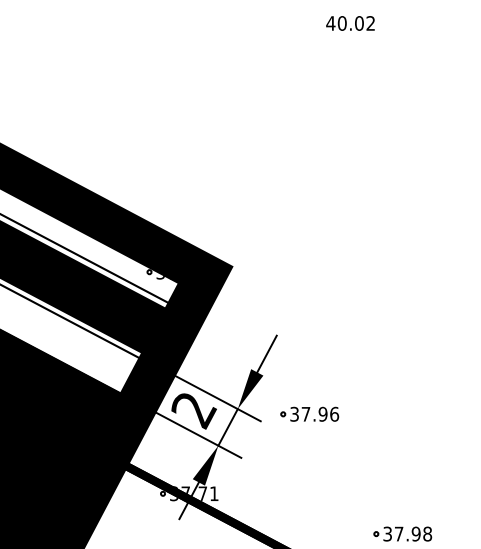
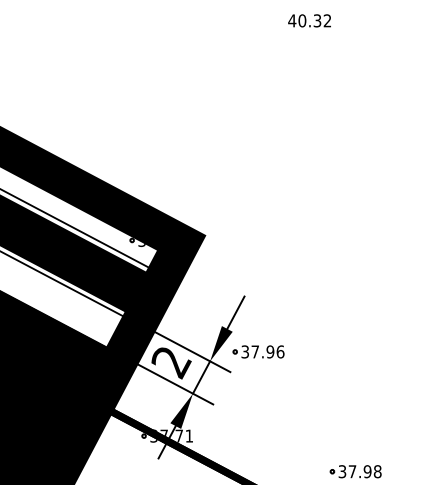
text: (359, 23) -> (317, 20), 40.02 -> 40.32
part: (309, 413) -> (258, 351), moved

